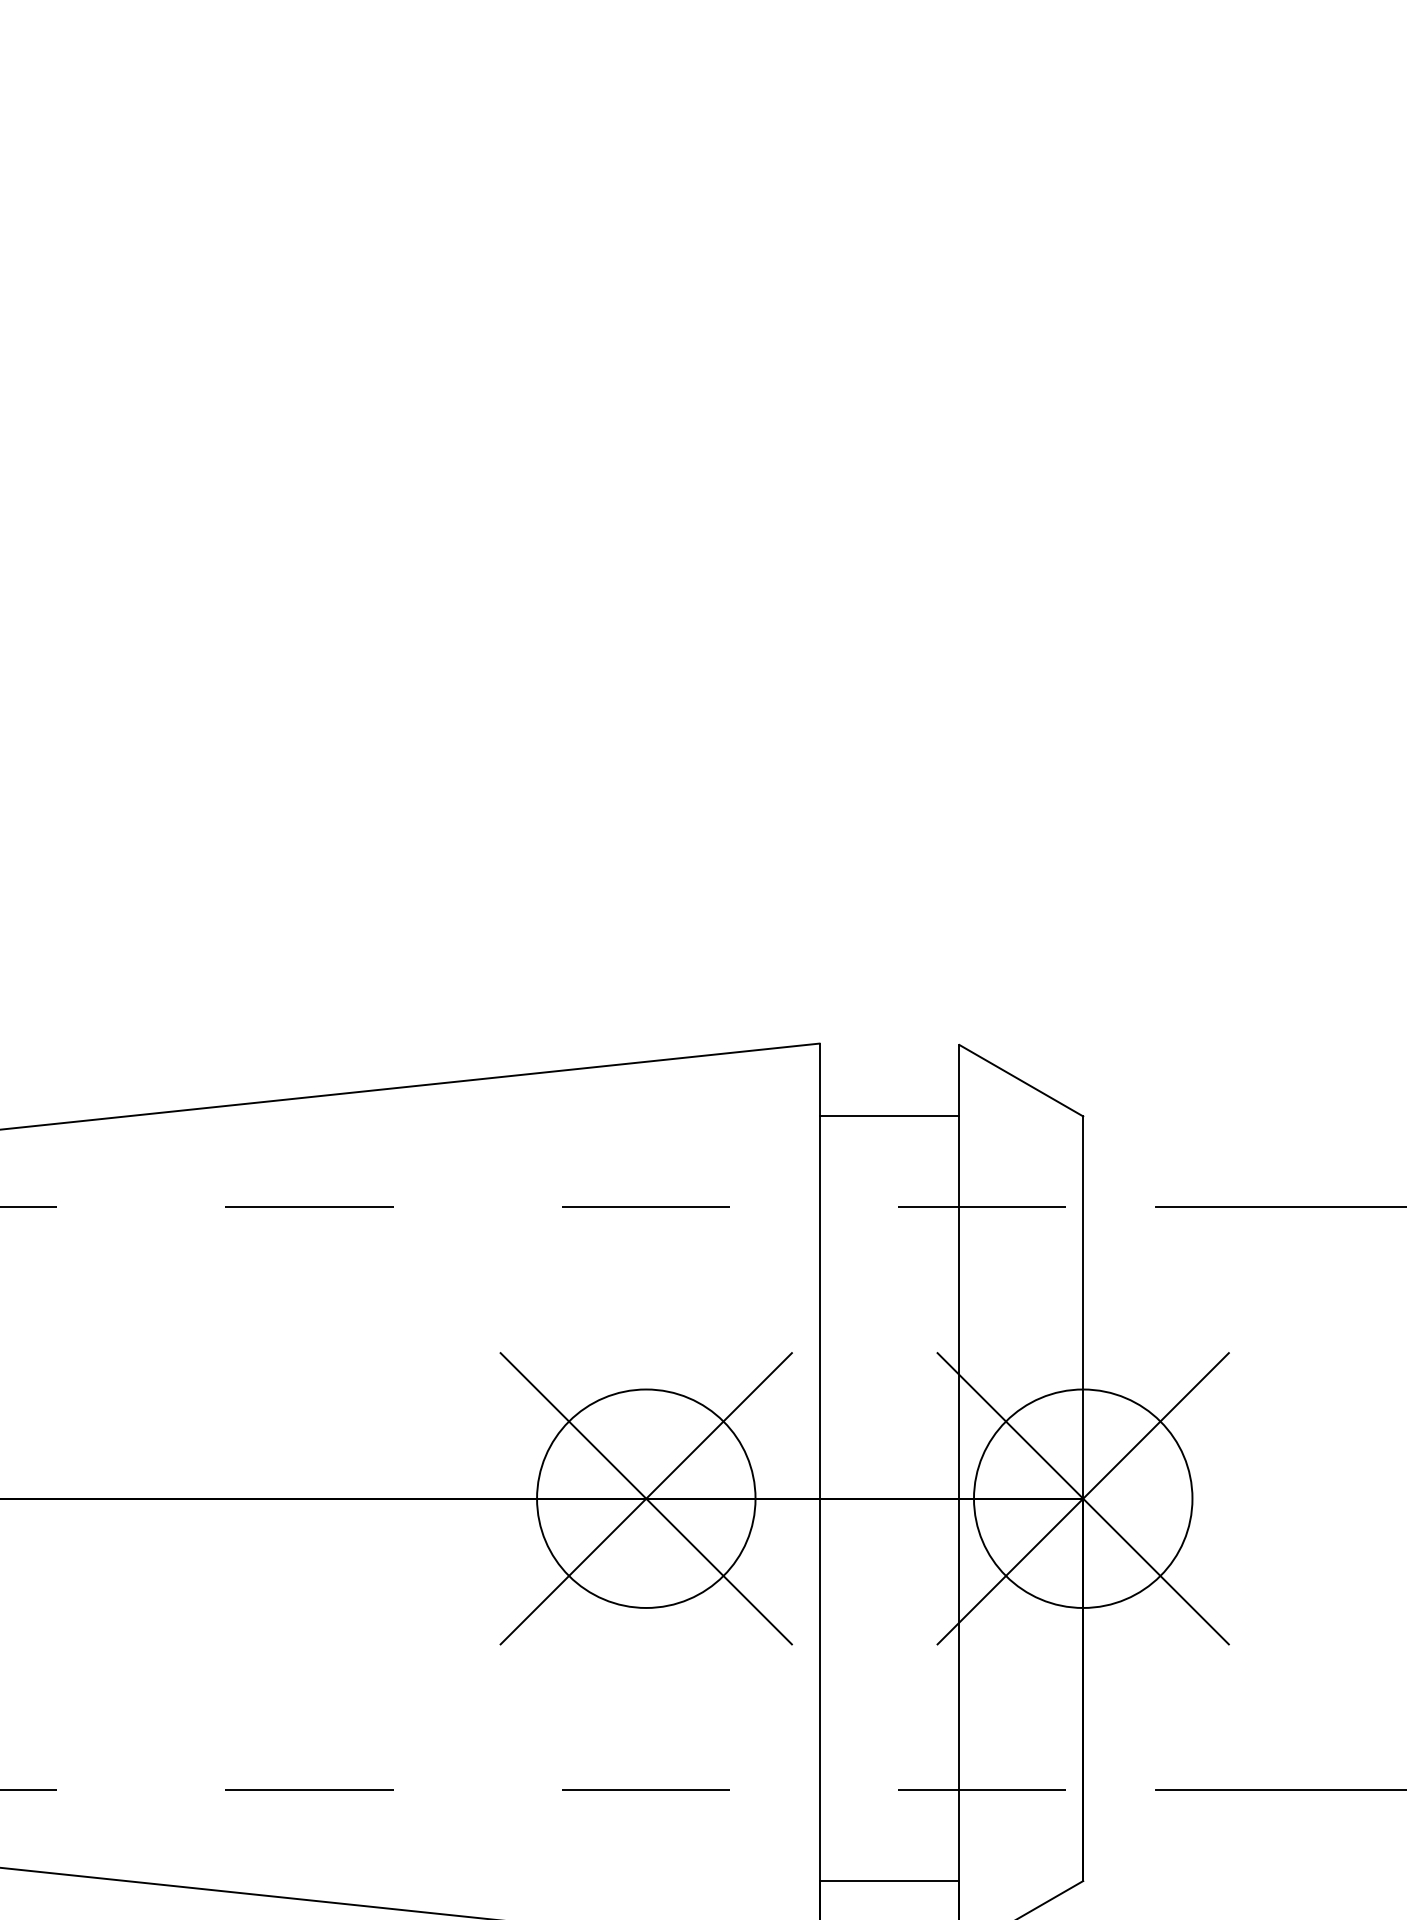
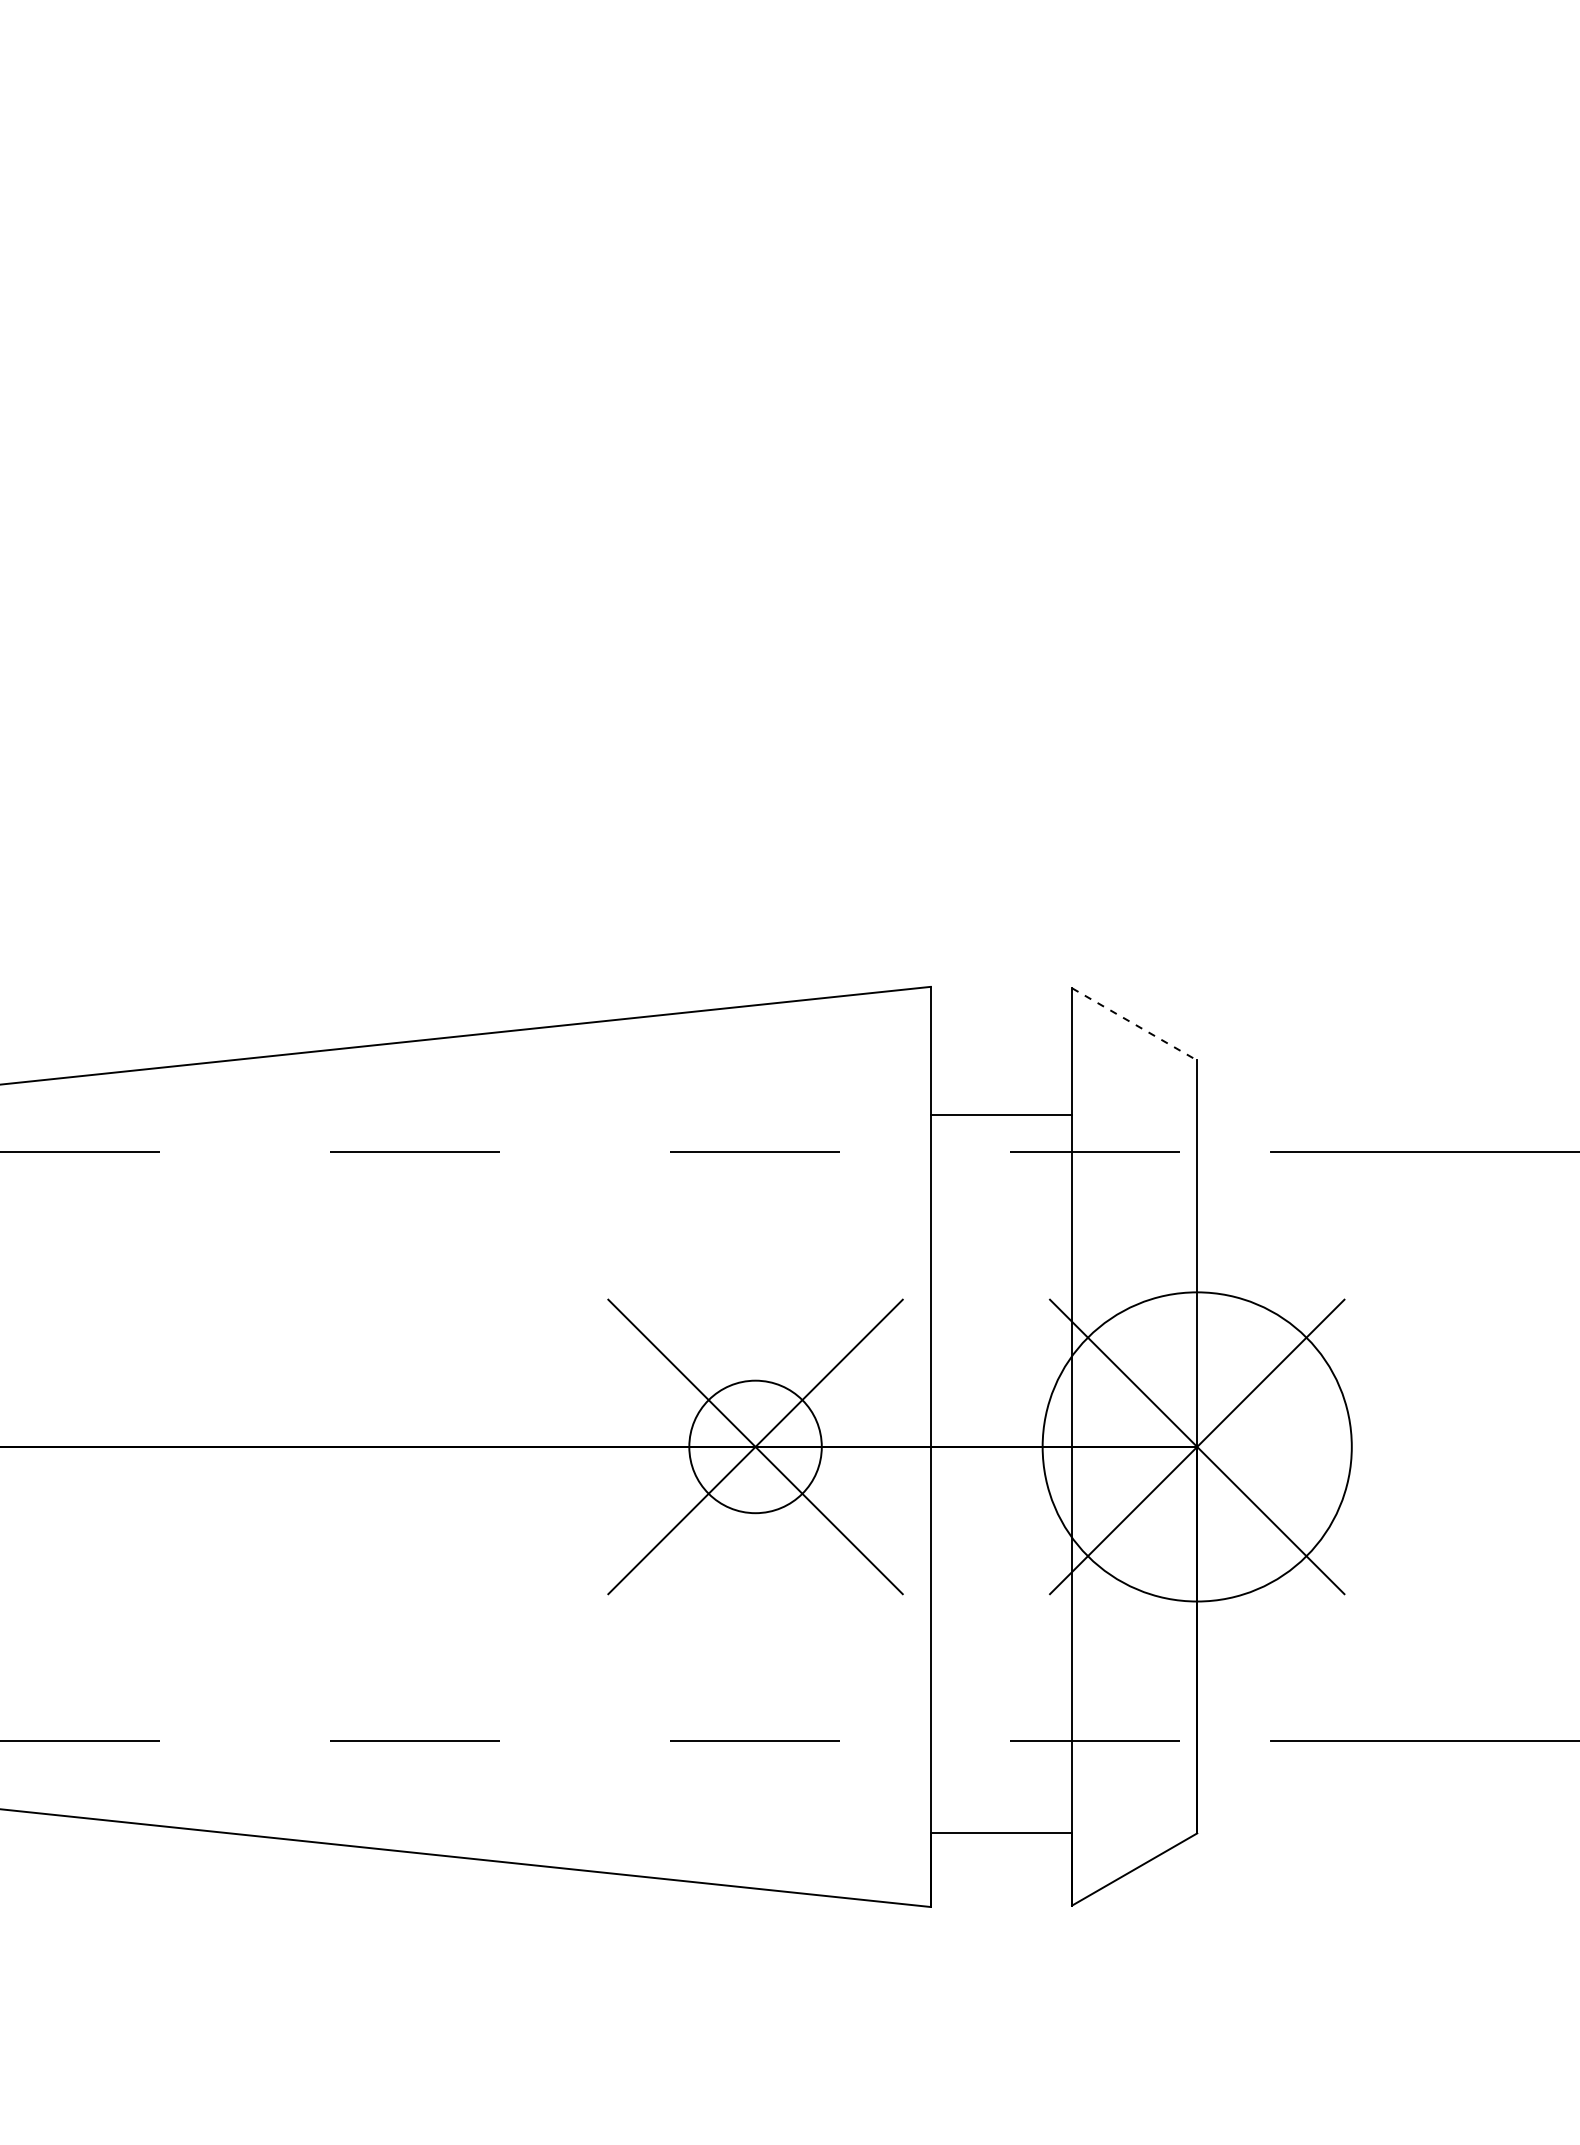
line: (1022, 1080) -> (1135, 1024), solid -> dashed
line: (889, 1116) -> (1001, 1115), moved
circle: (646, 1498) -> (755, 1446), size x0.6
circle: (1082, 1498) -> (1196, 1446), size x1.4

